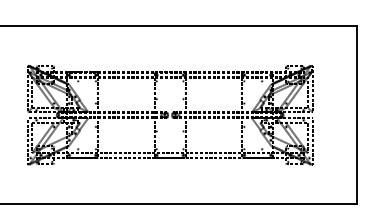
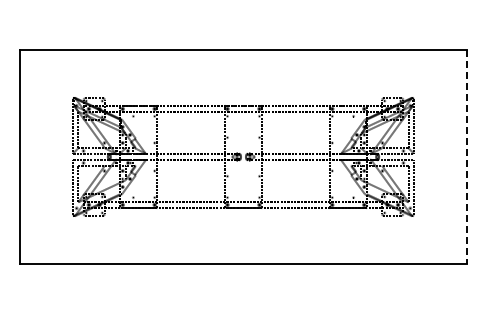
line: (357, 115) -> (467, 157), solid -> dashed

